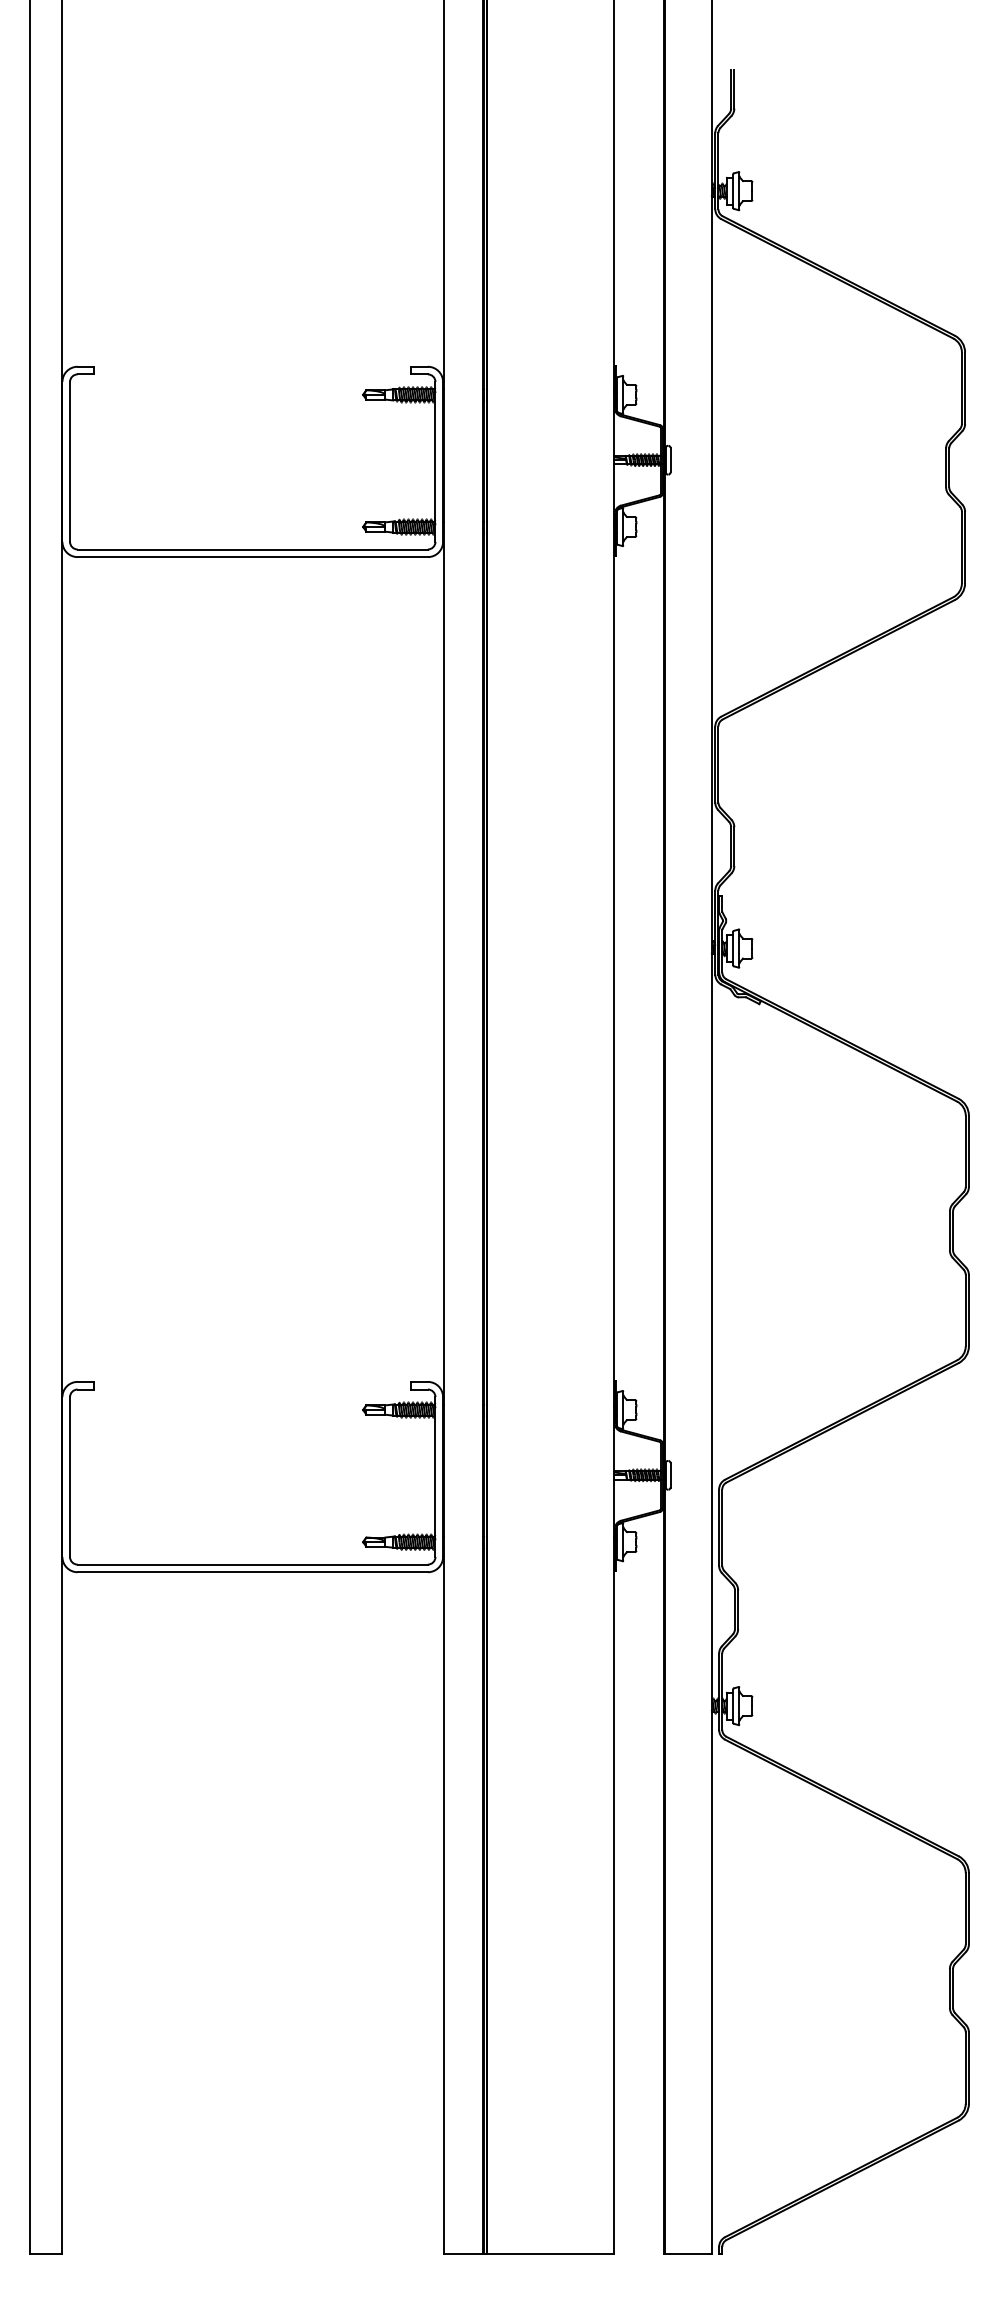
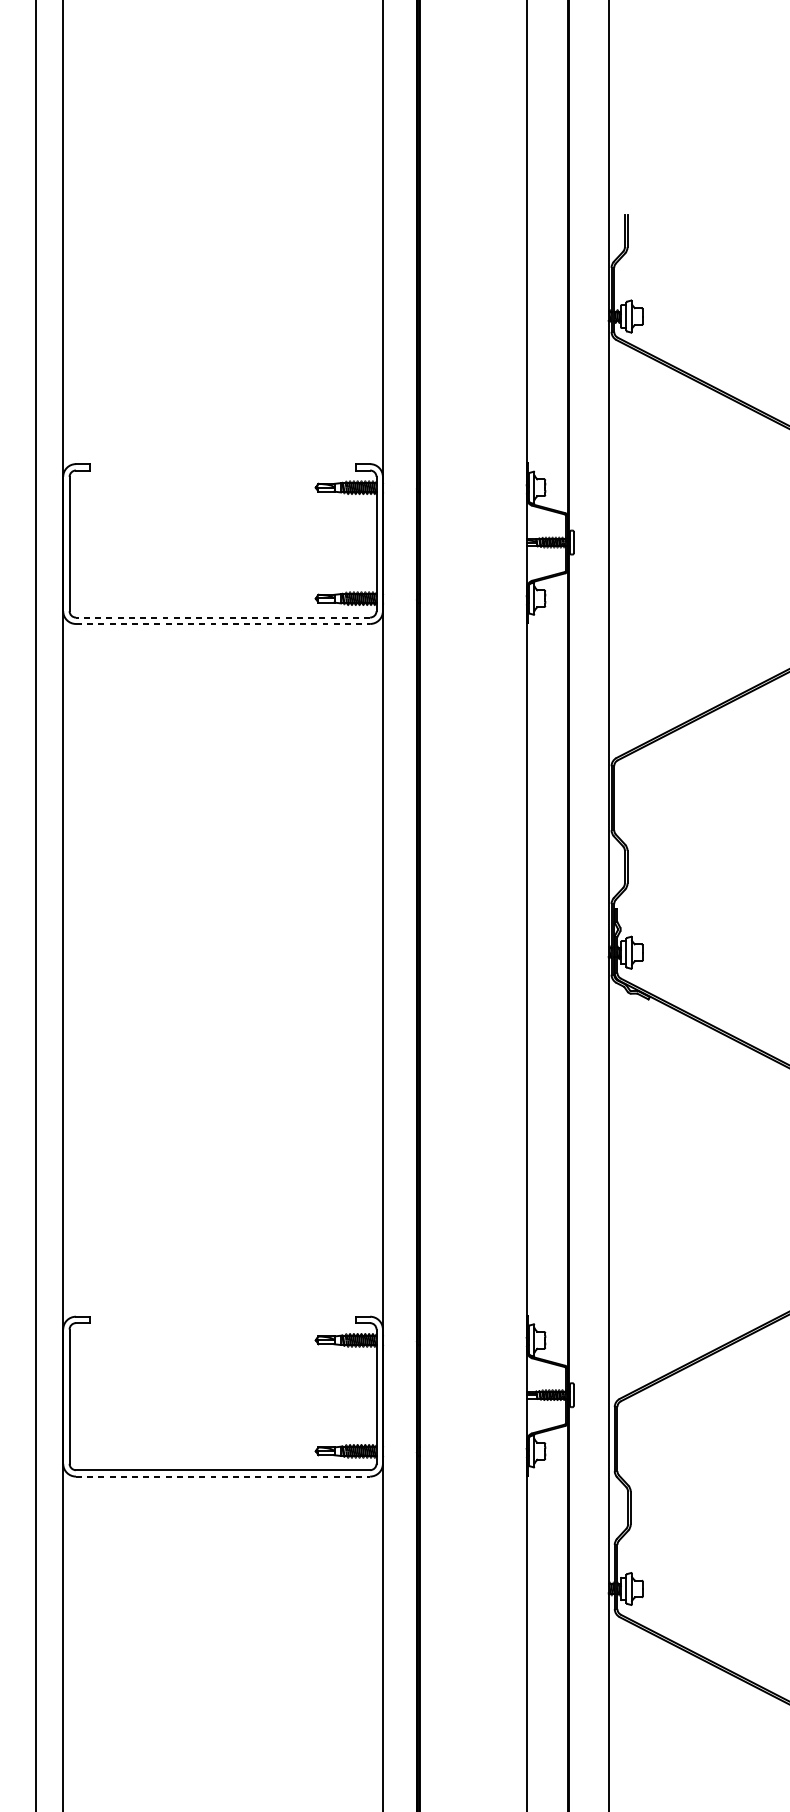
line: (252, 549) -> (222, 617), solid -> dashed
line: (253, 557) -> (223, 624), solid -> dashed
line: (253, 1572) -> (223, 1476), solid -> dashed

